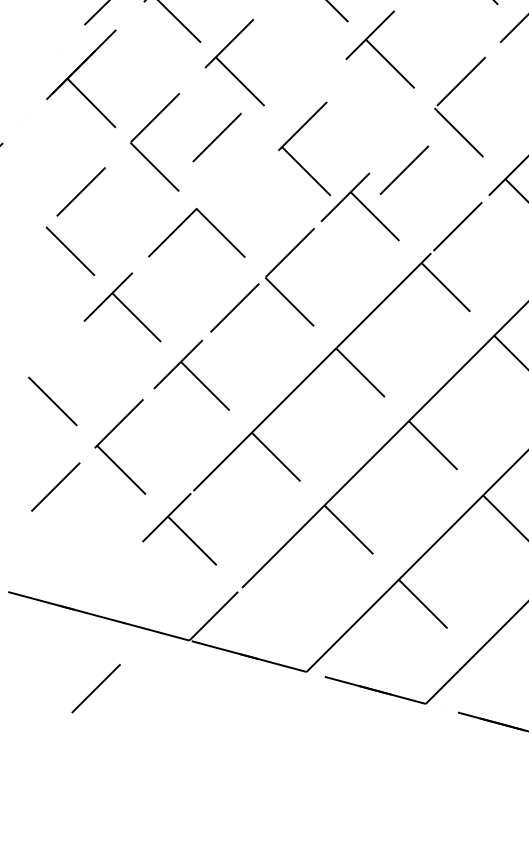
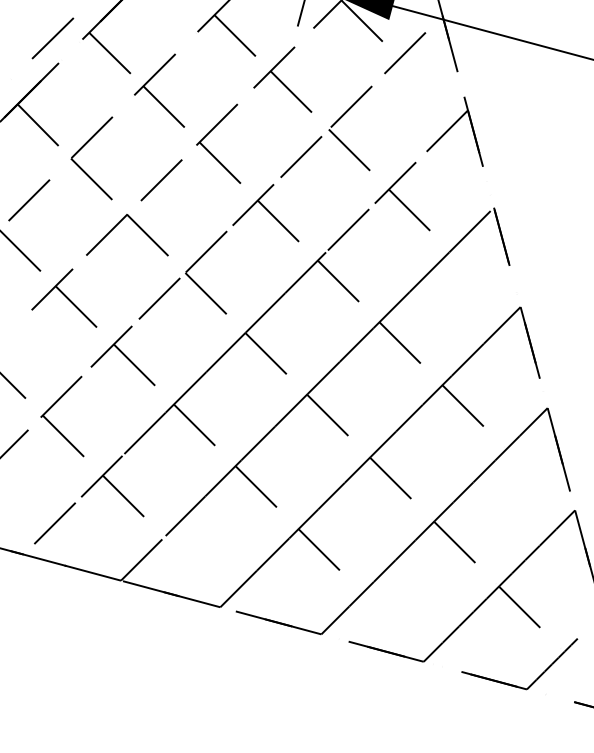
line: (217, 137) -> (161, 180), moved
part: (294, 157) -> (210, 151), moved
line: (404, 169) -> (301, 156), moved
line: (96, 688) -> (55, 523), moved

